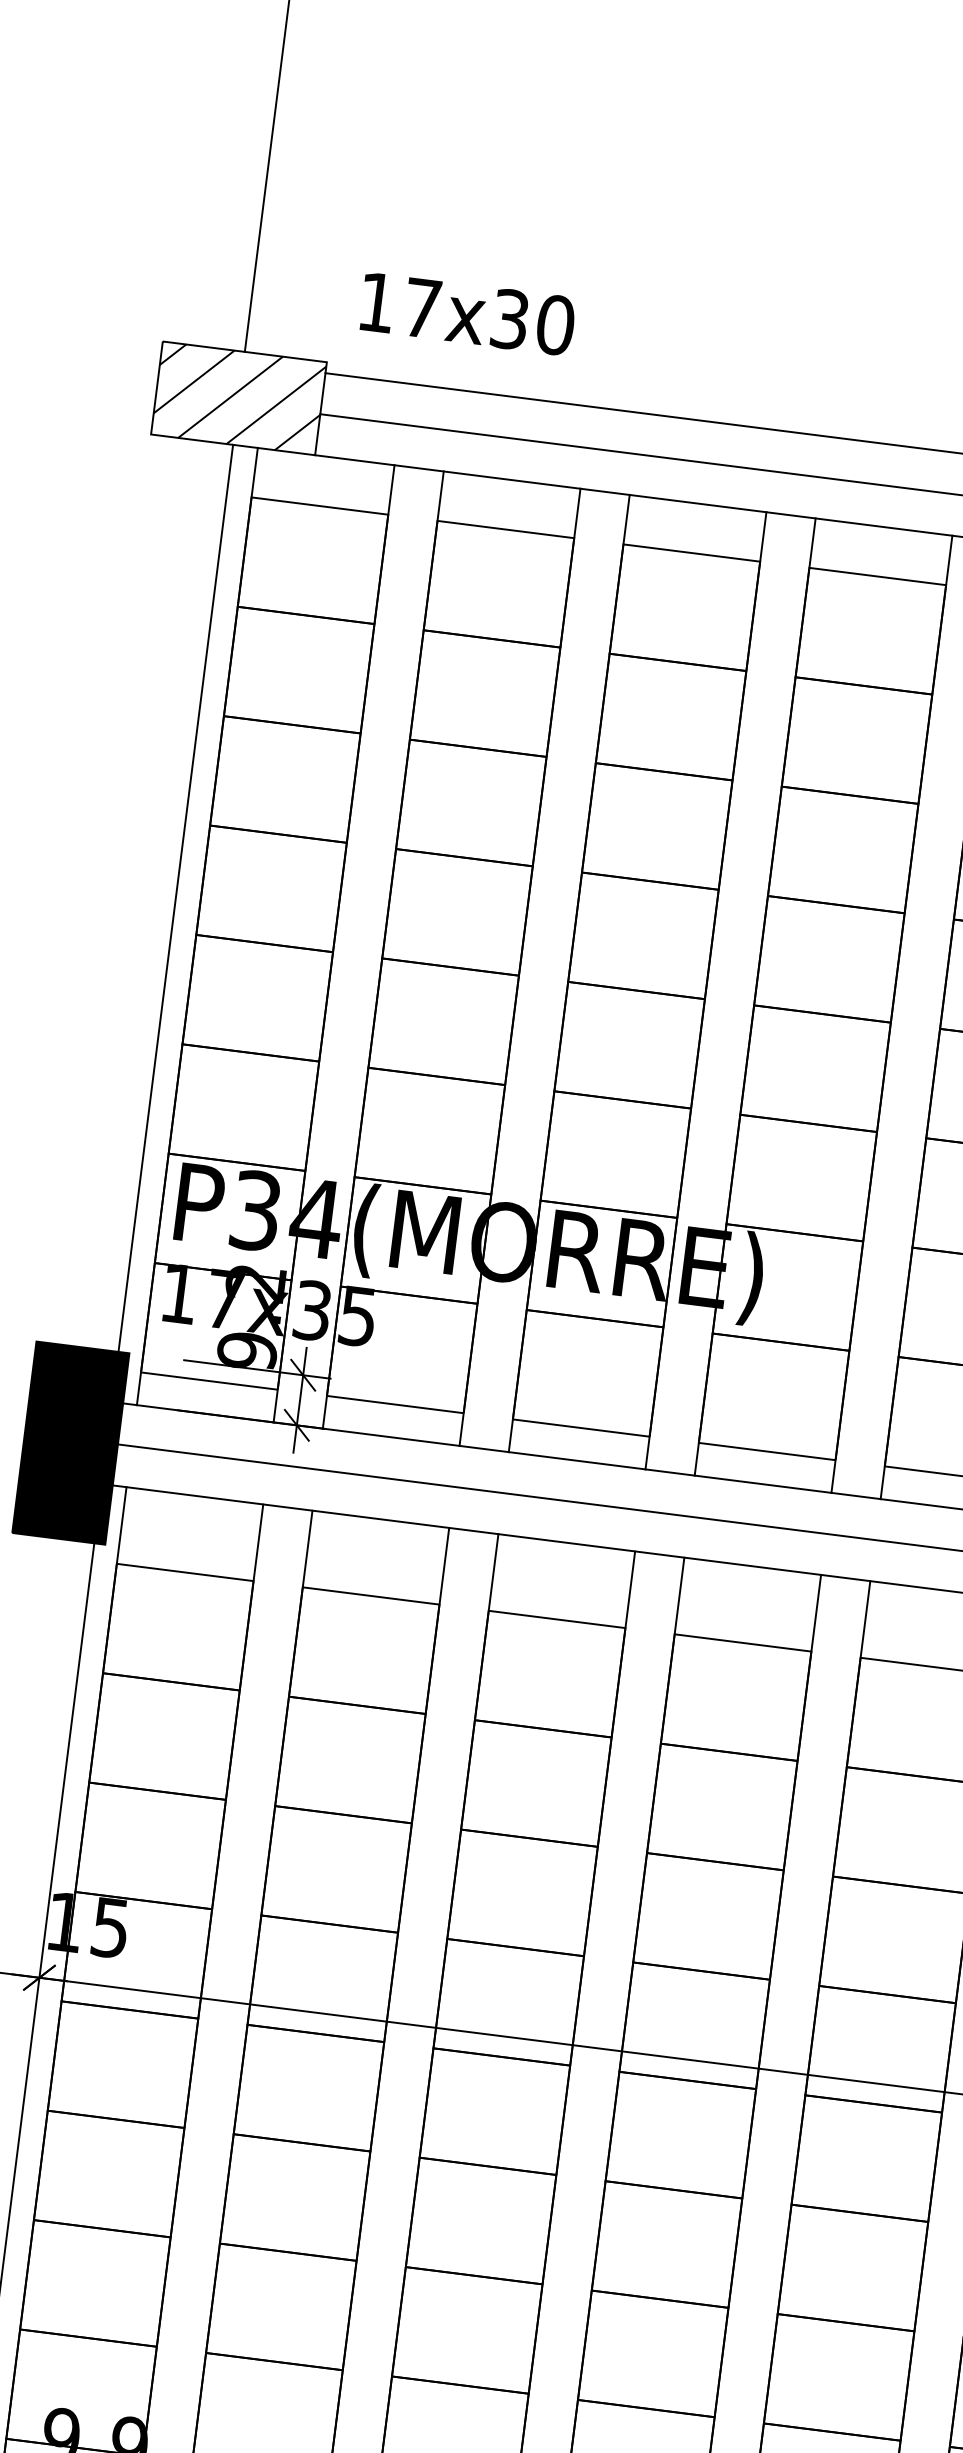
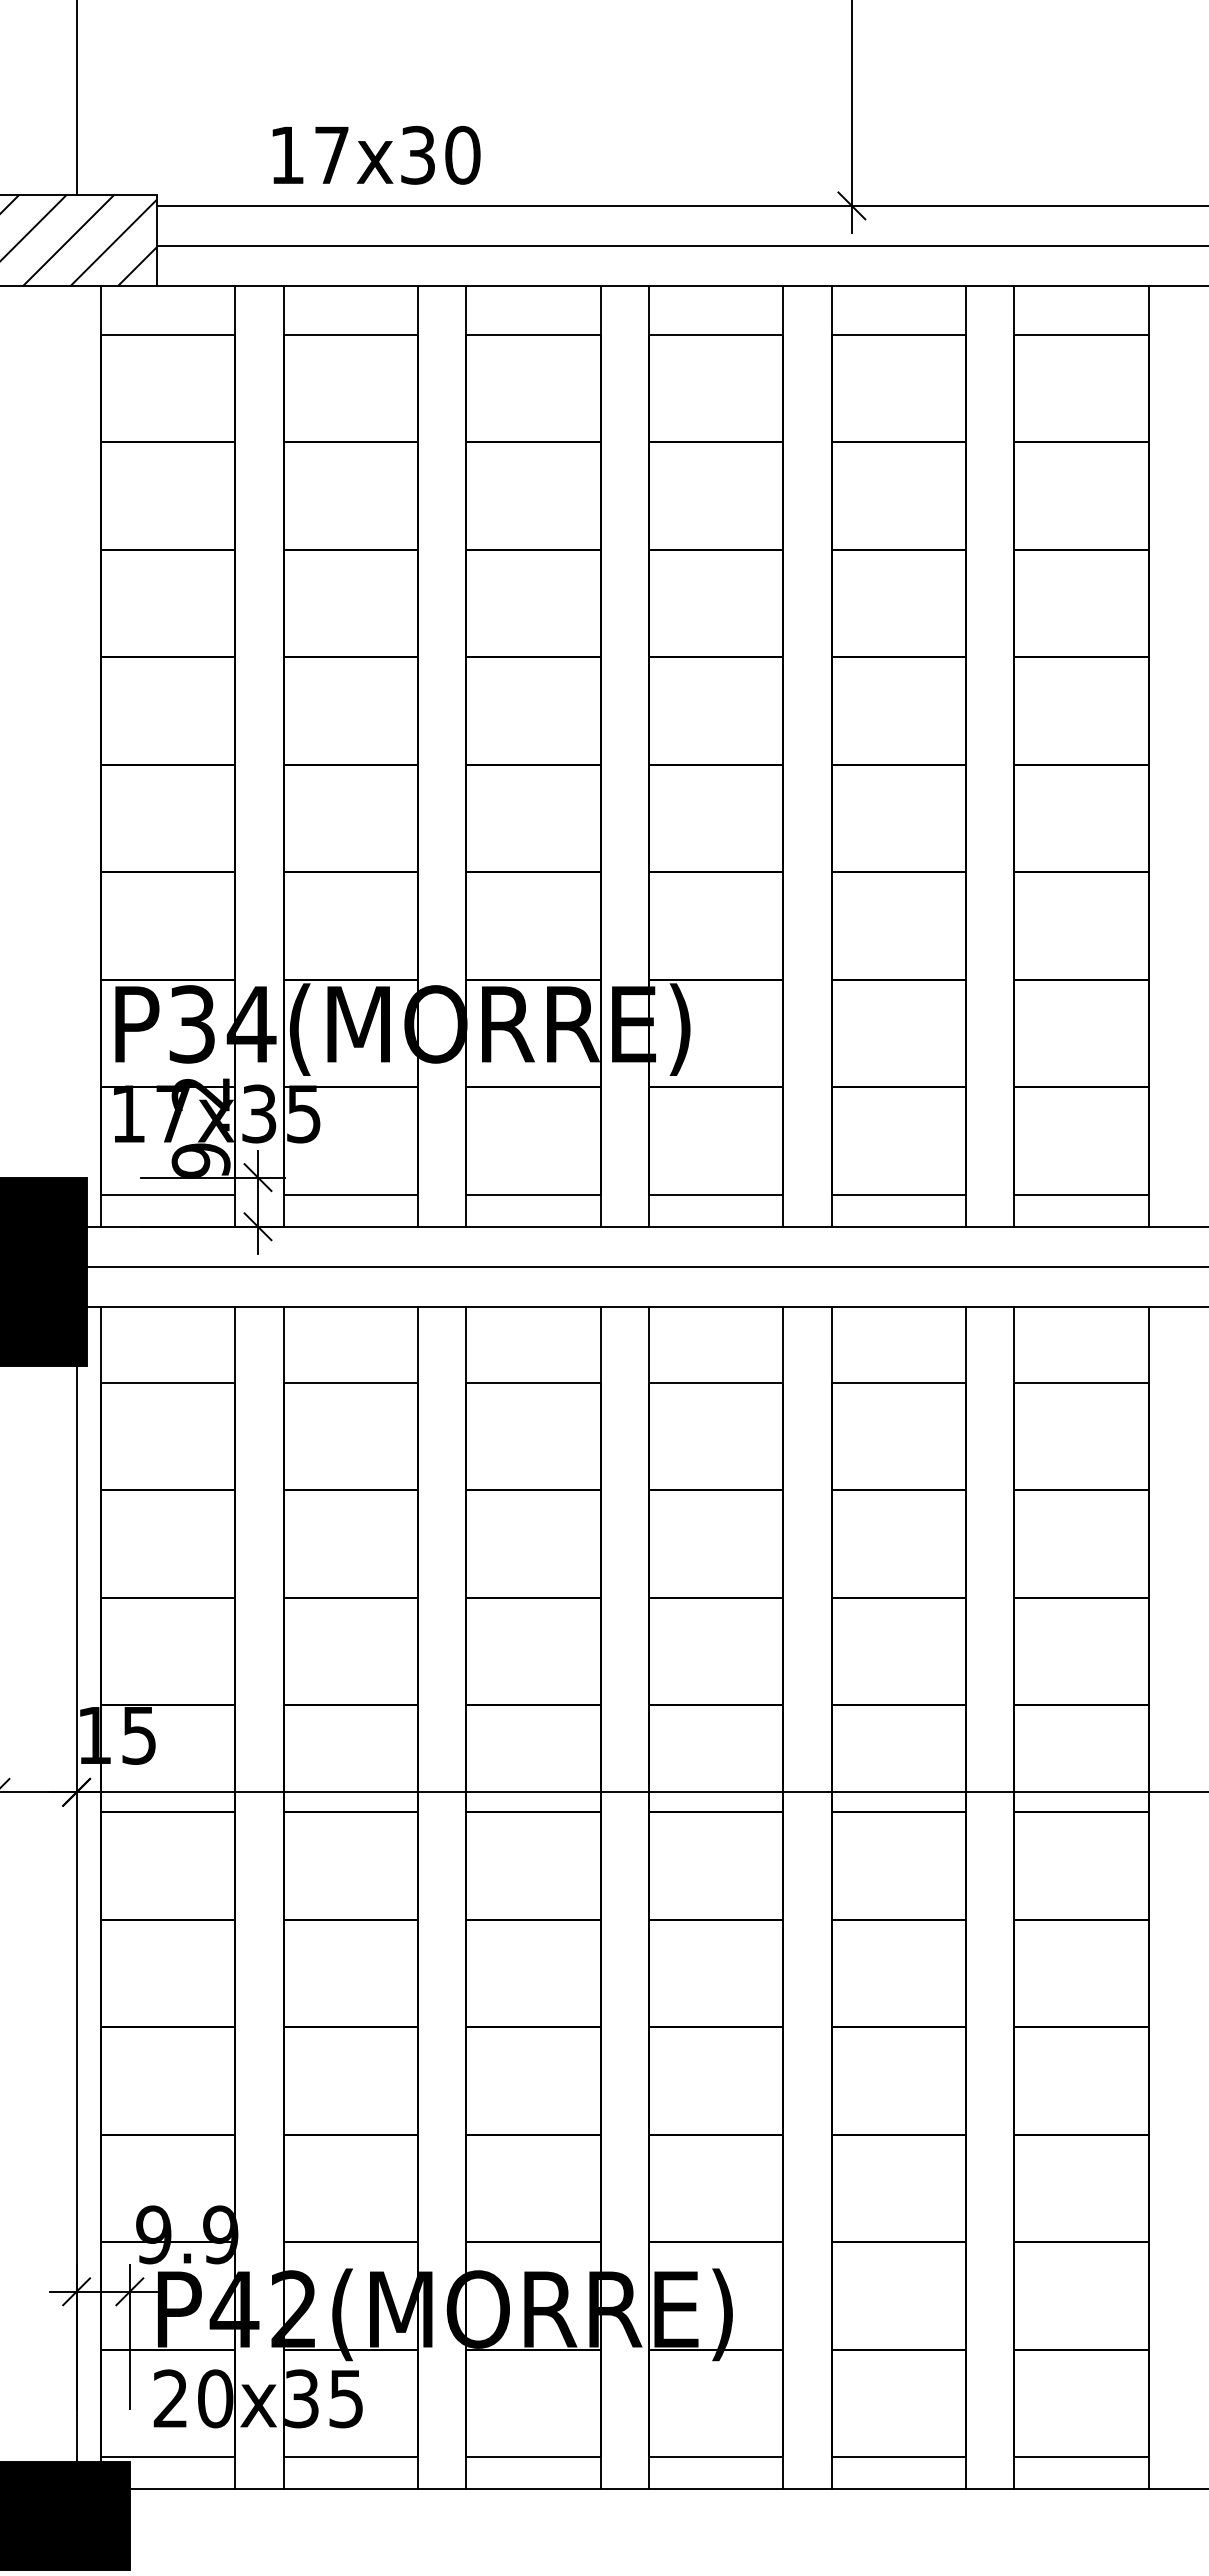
text: (467, 313) -> (376, 154), moved
line: (175, 897) -> (76, 731), removed

